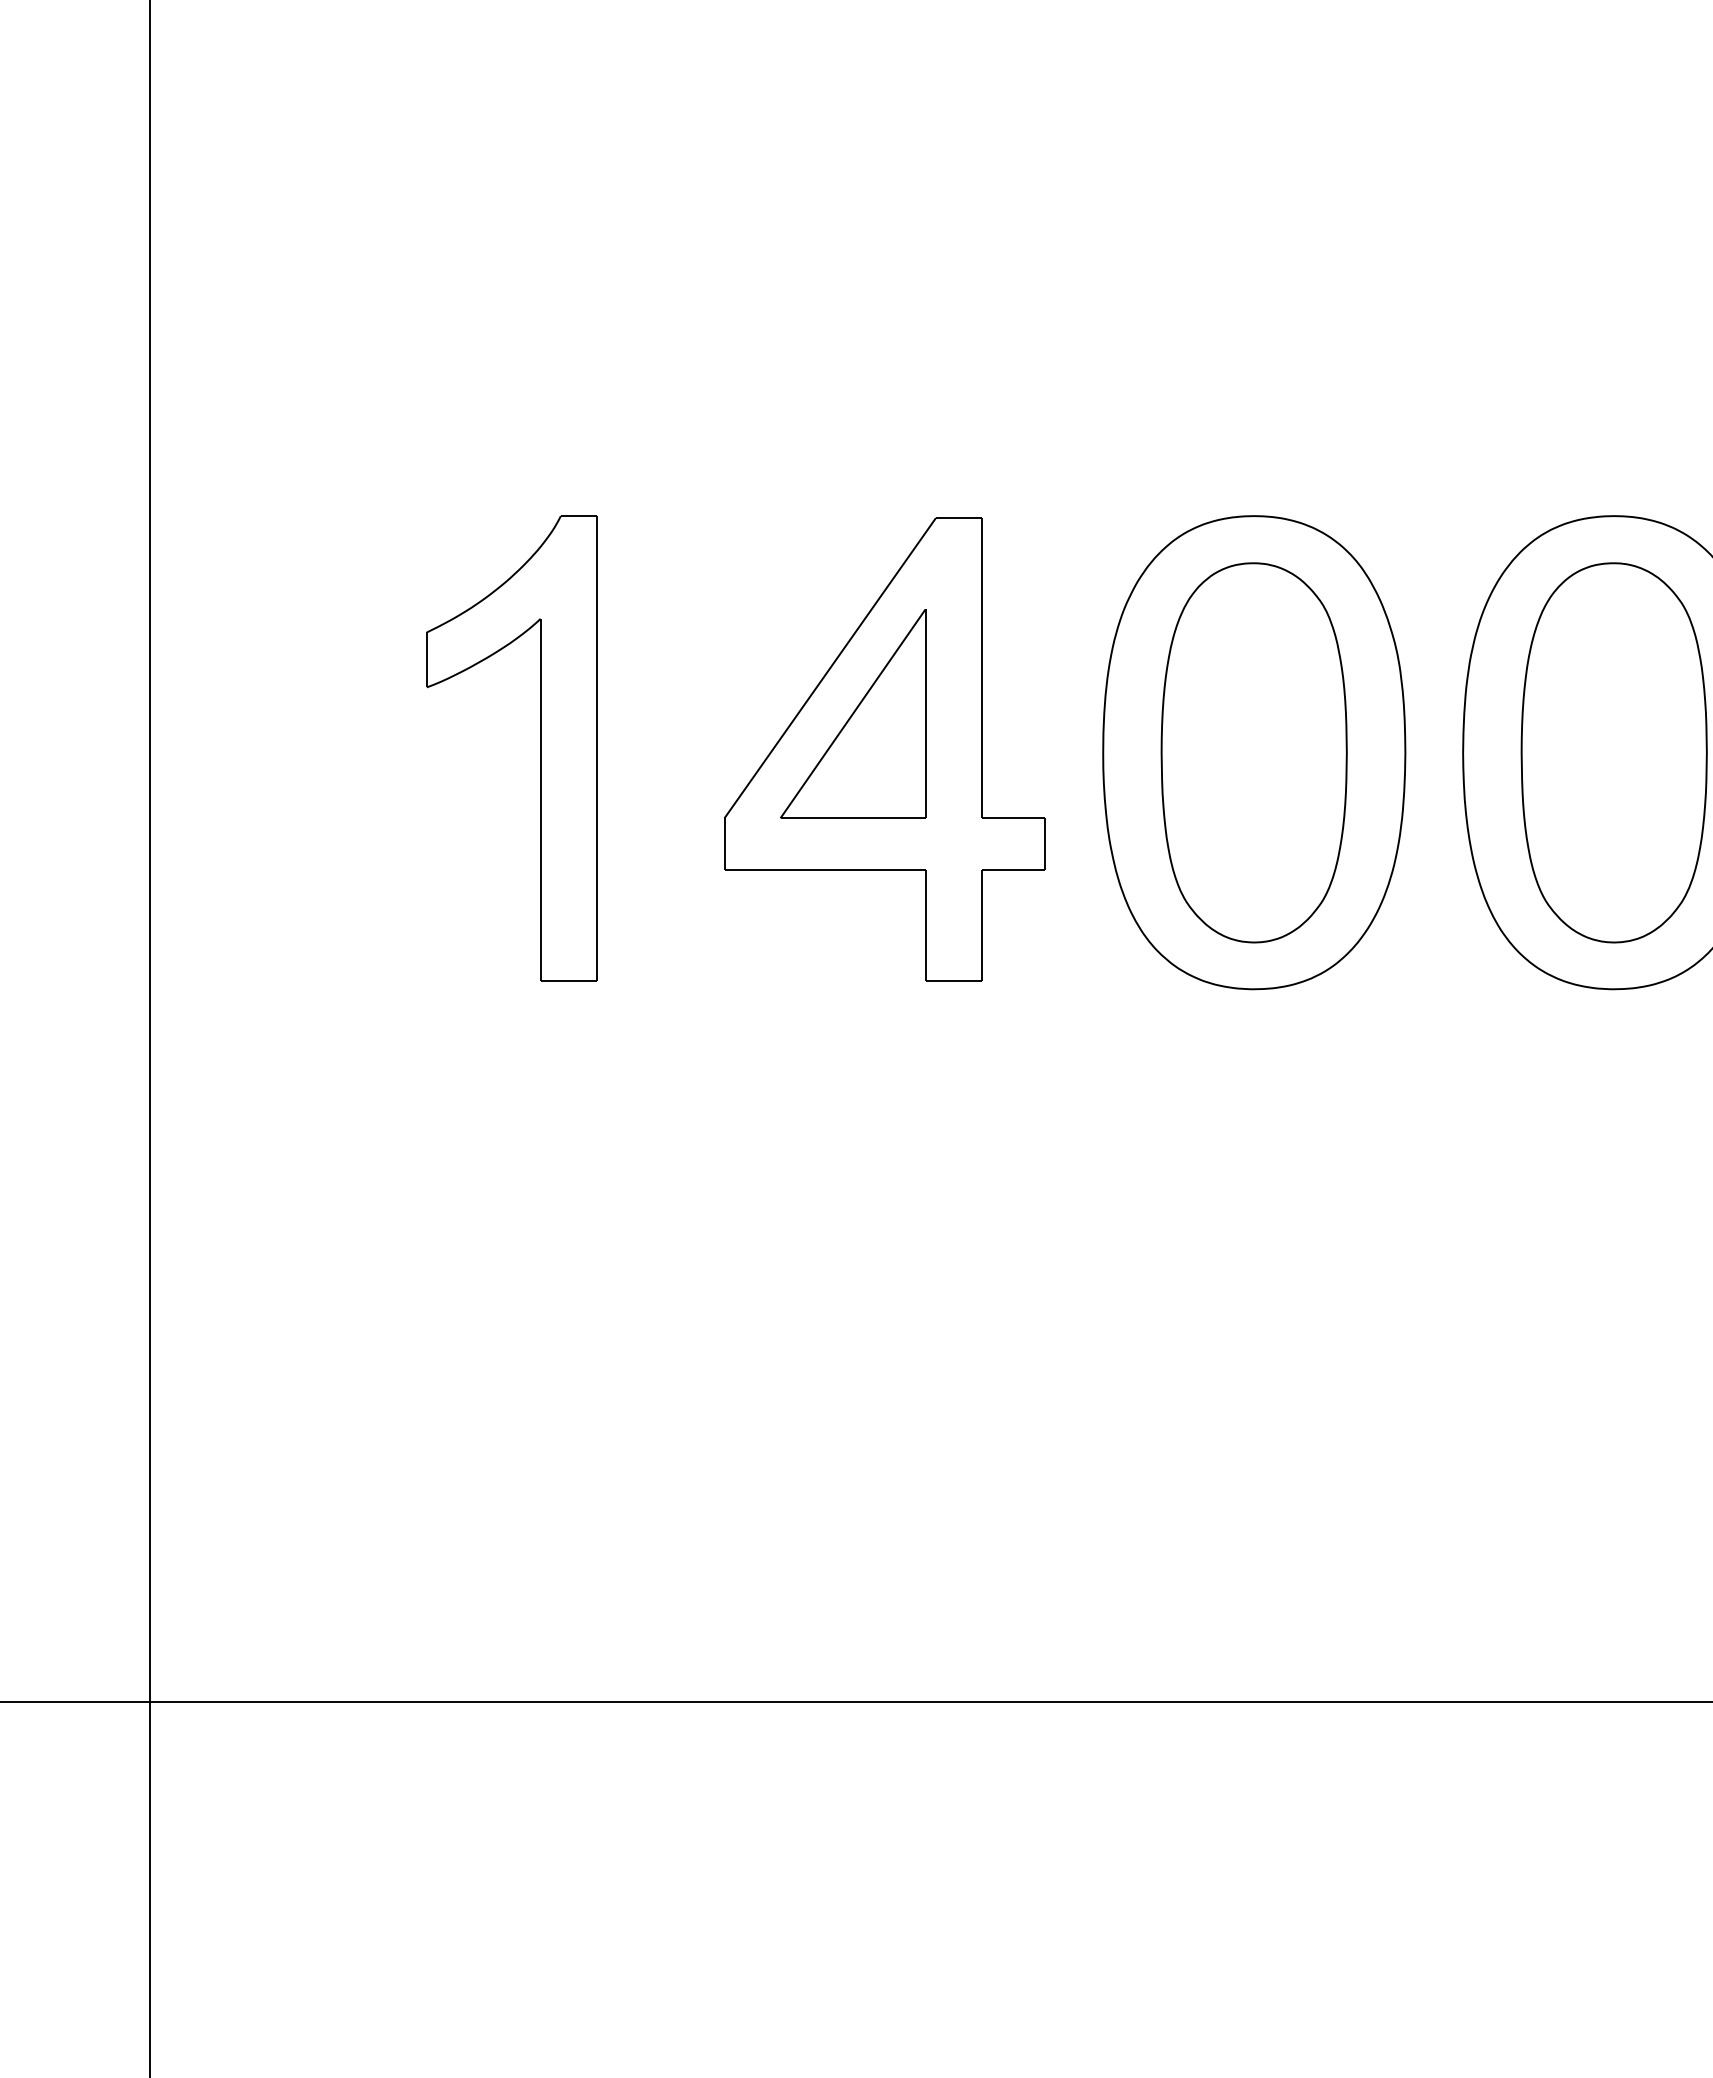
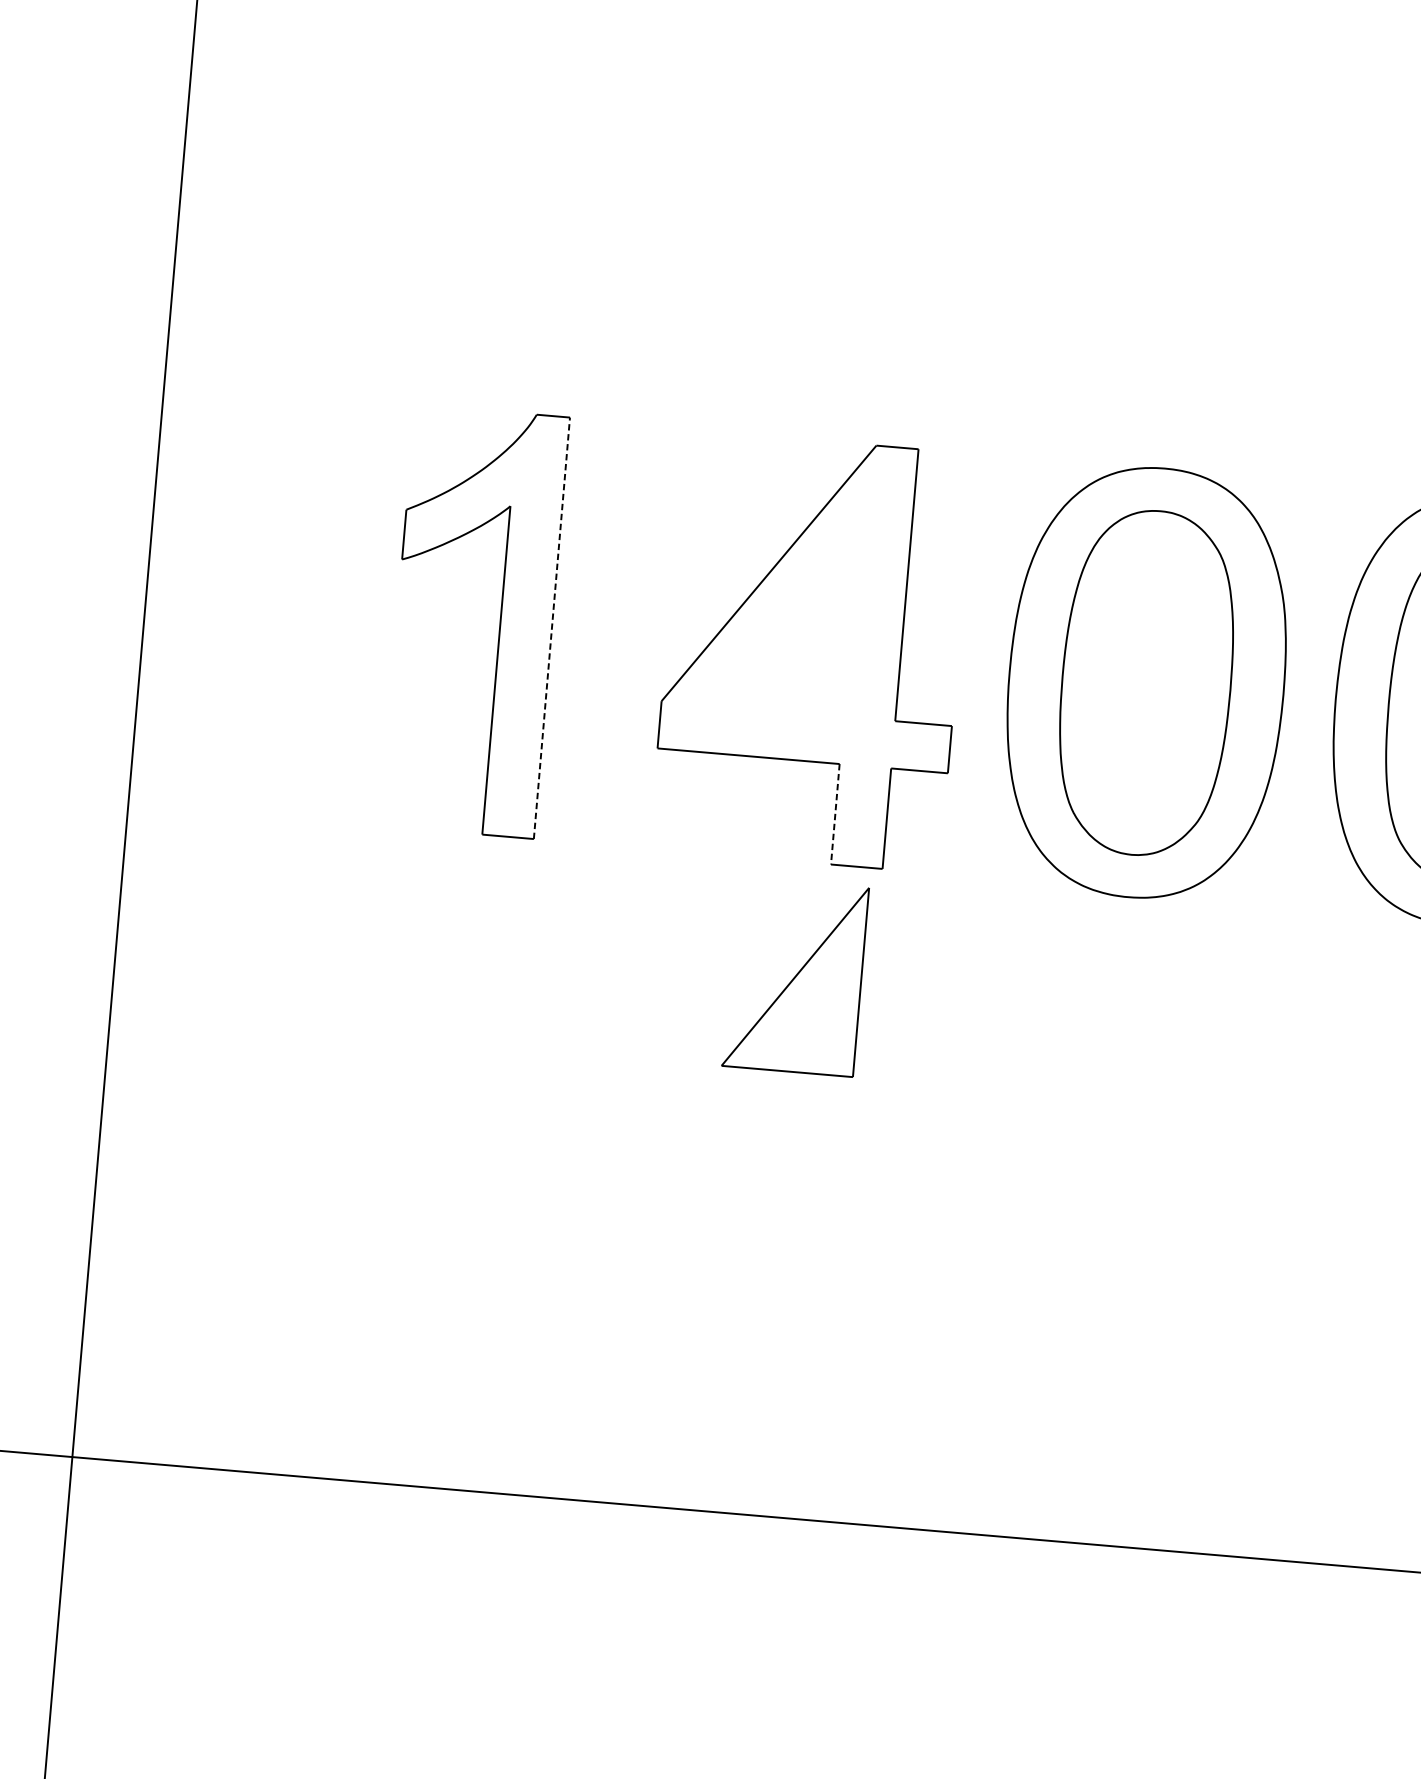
part: (853, 713) -> (795, 976), moved
line: (597, 748) -> (551, 628), solid -> dashed
line: (925, 926) -> (835, 814), solid -> dashed

